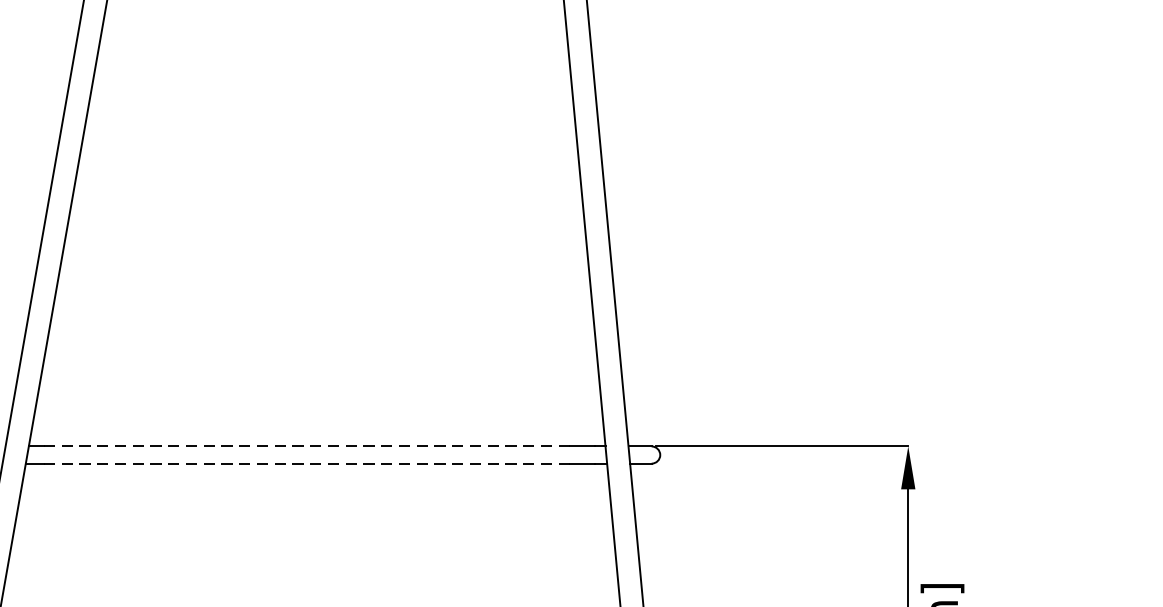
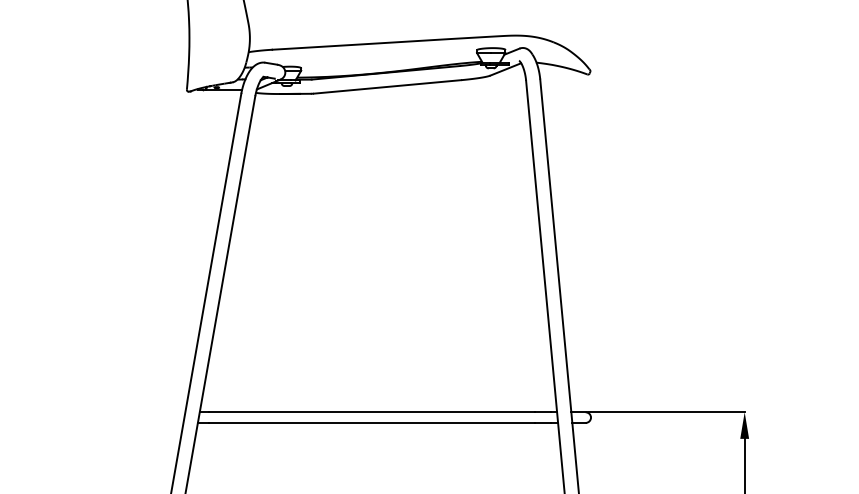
line: (305, 446) -> (371, 412), dashed -> solid
line: (307, 462) -> (372, 422), dashed -> solid

